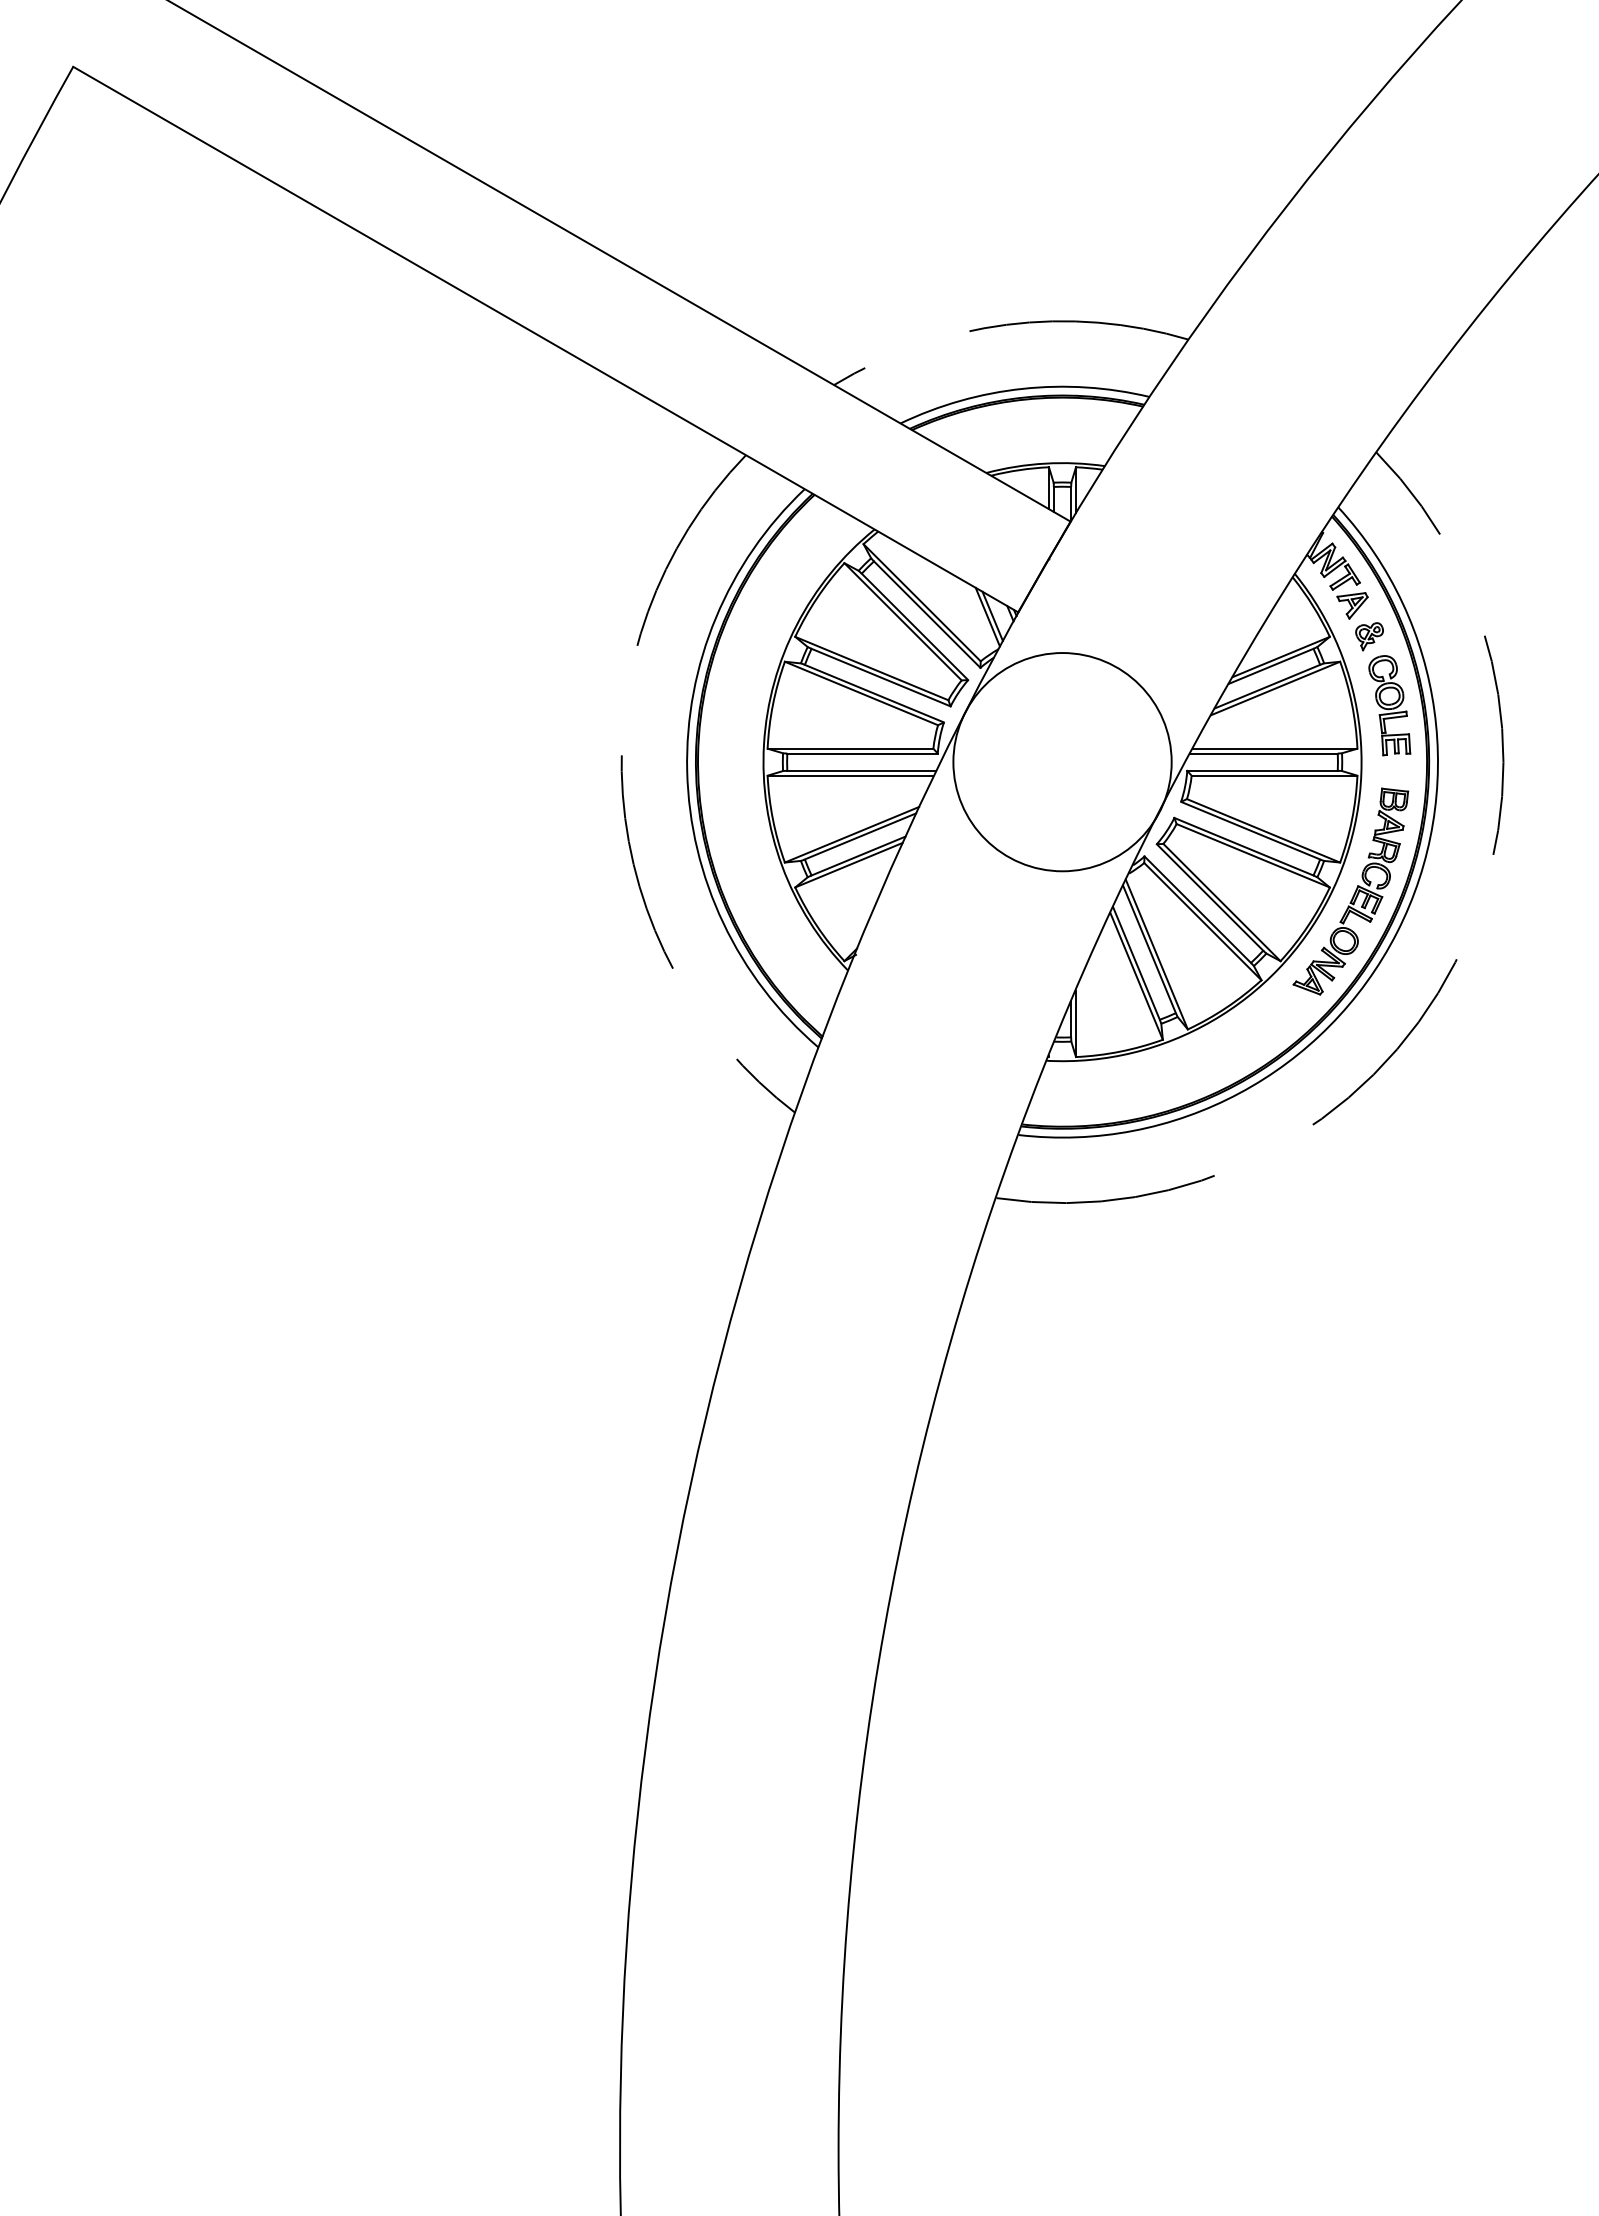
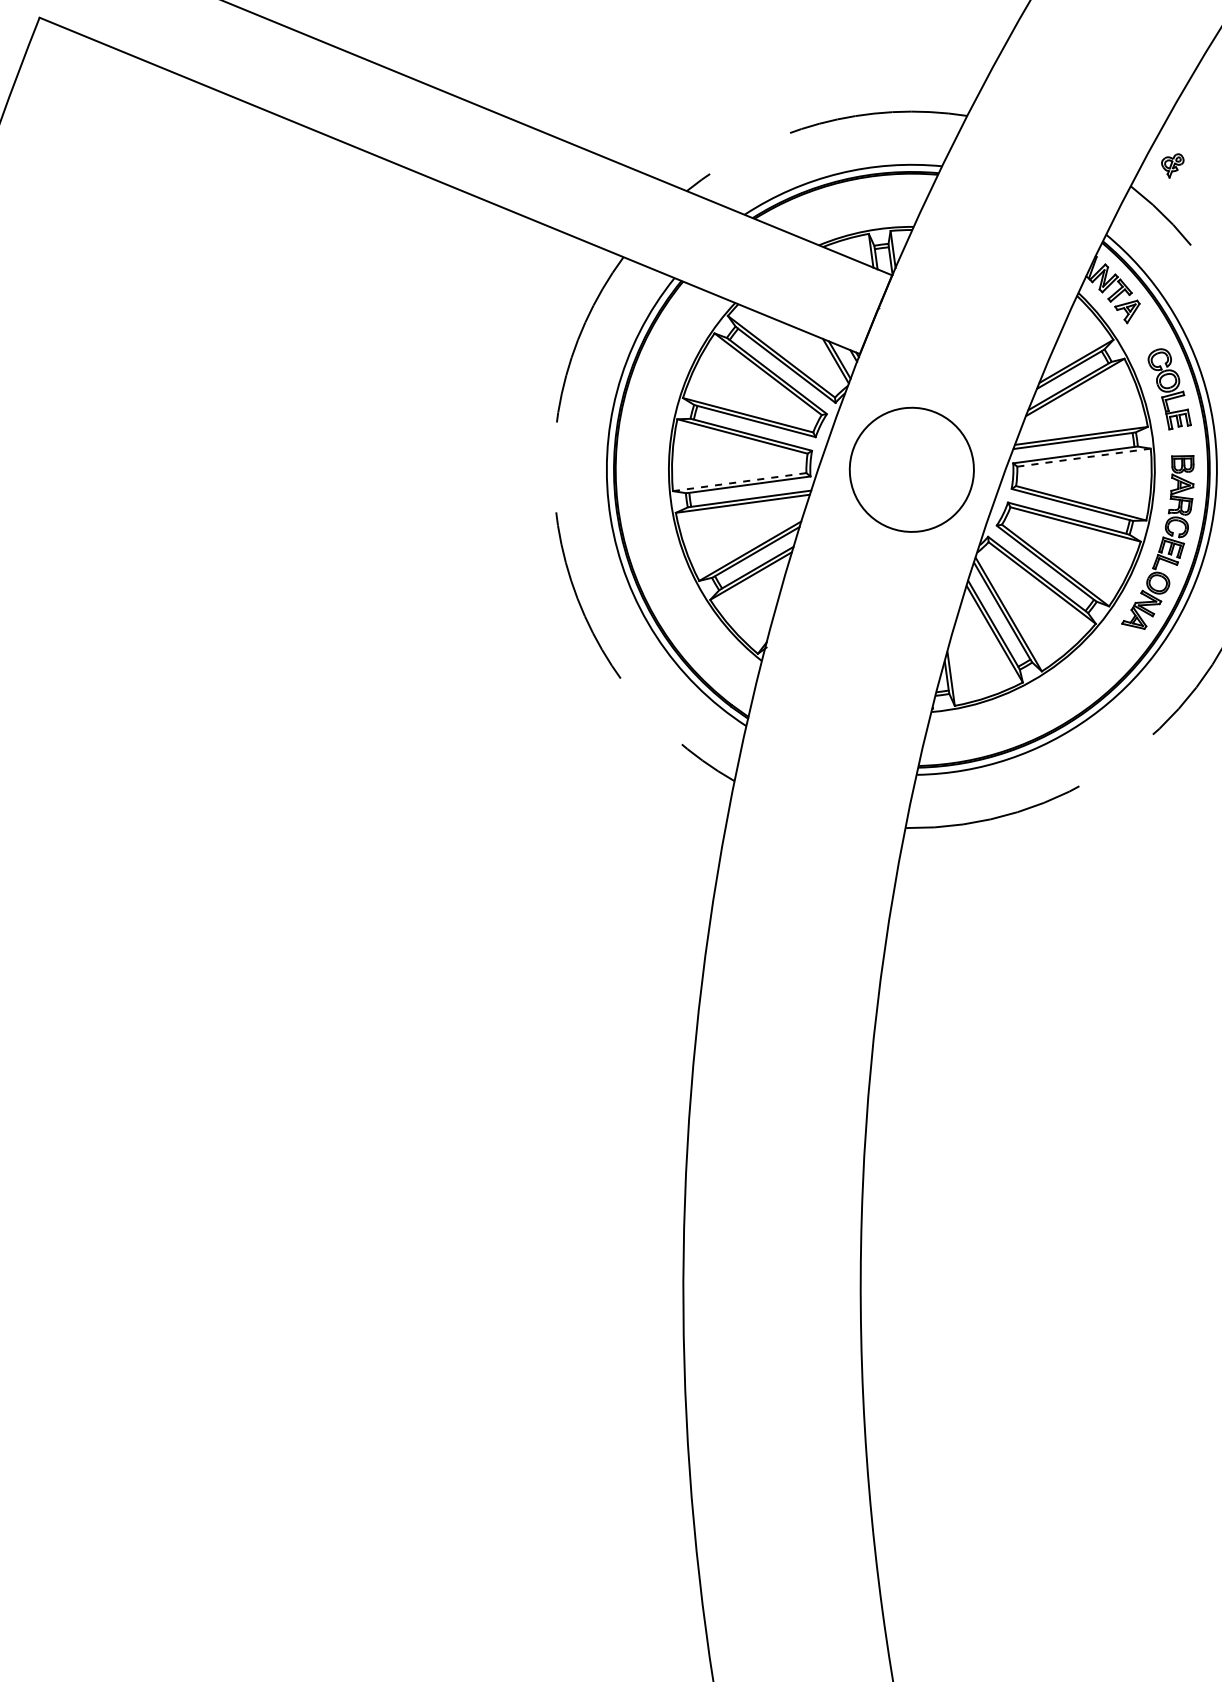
part: (1369, 636) -> (1173, 165), moved
line: (850, 748) -> (739, 481), solid -> dashed
circle: (1062, 762) -> (911, 470), size x0.7
line: (1274, 775) -> (1083, 457), solid -> dashed

